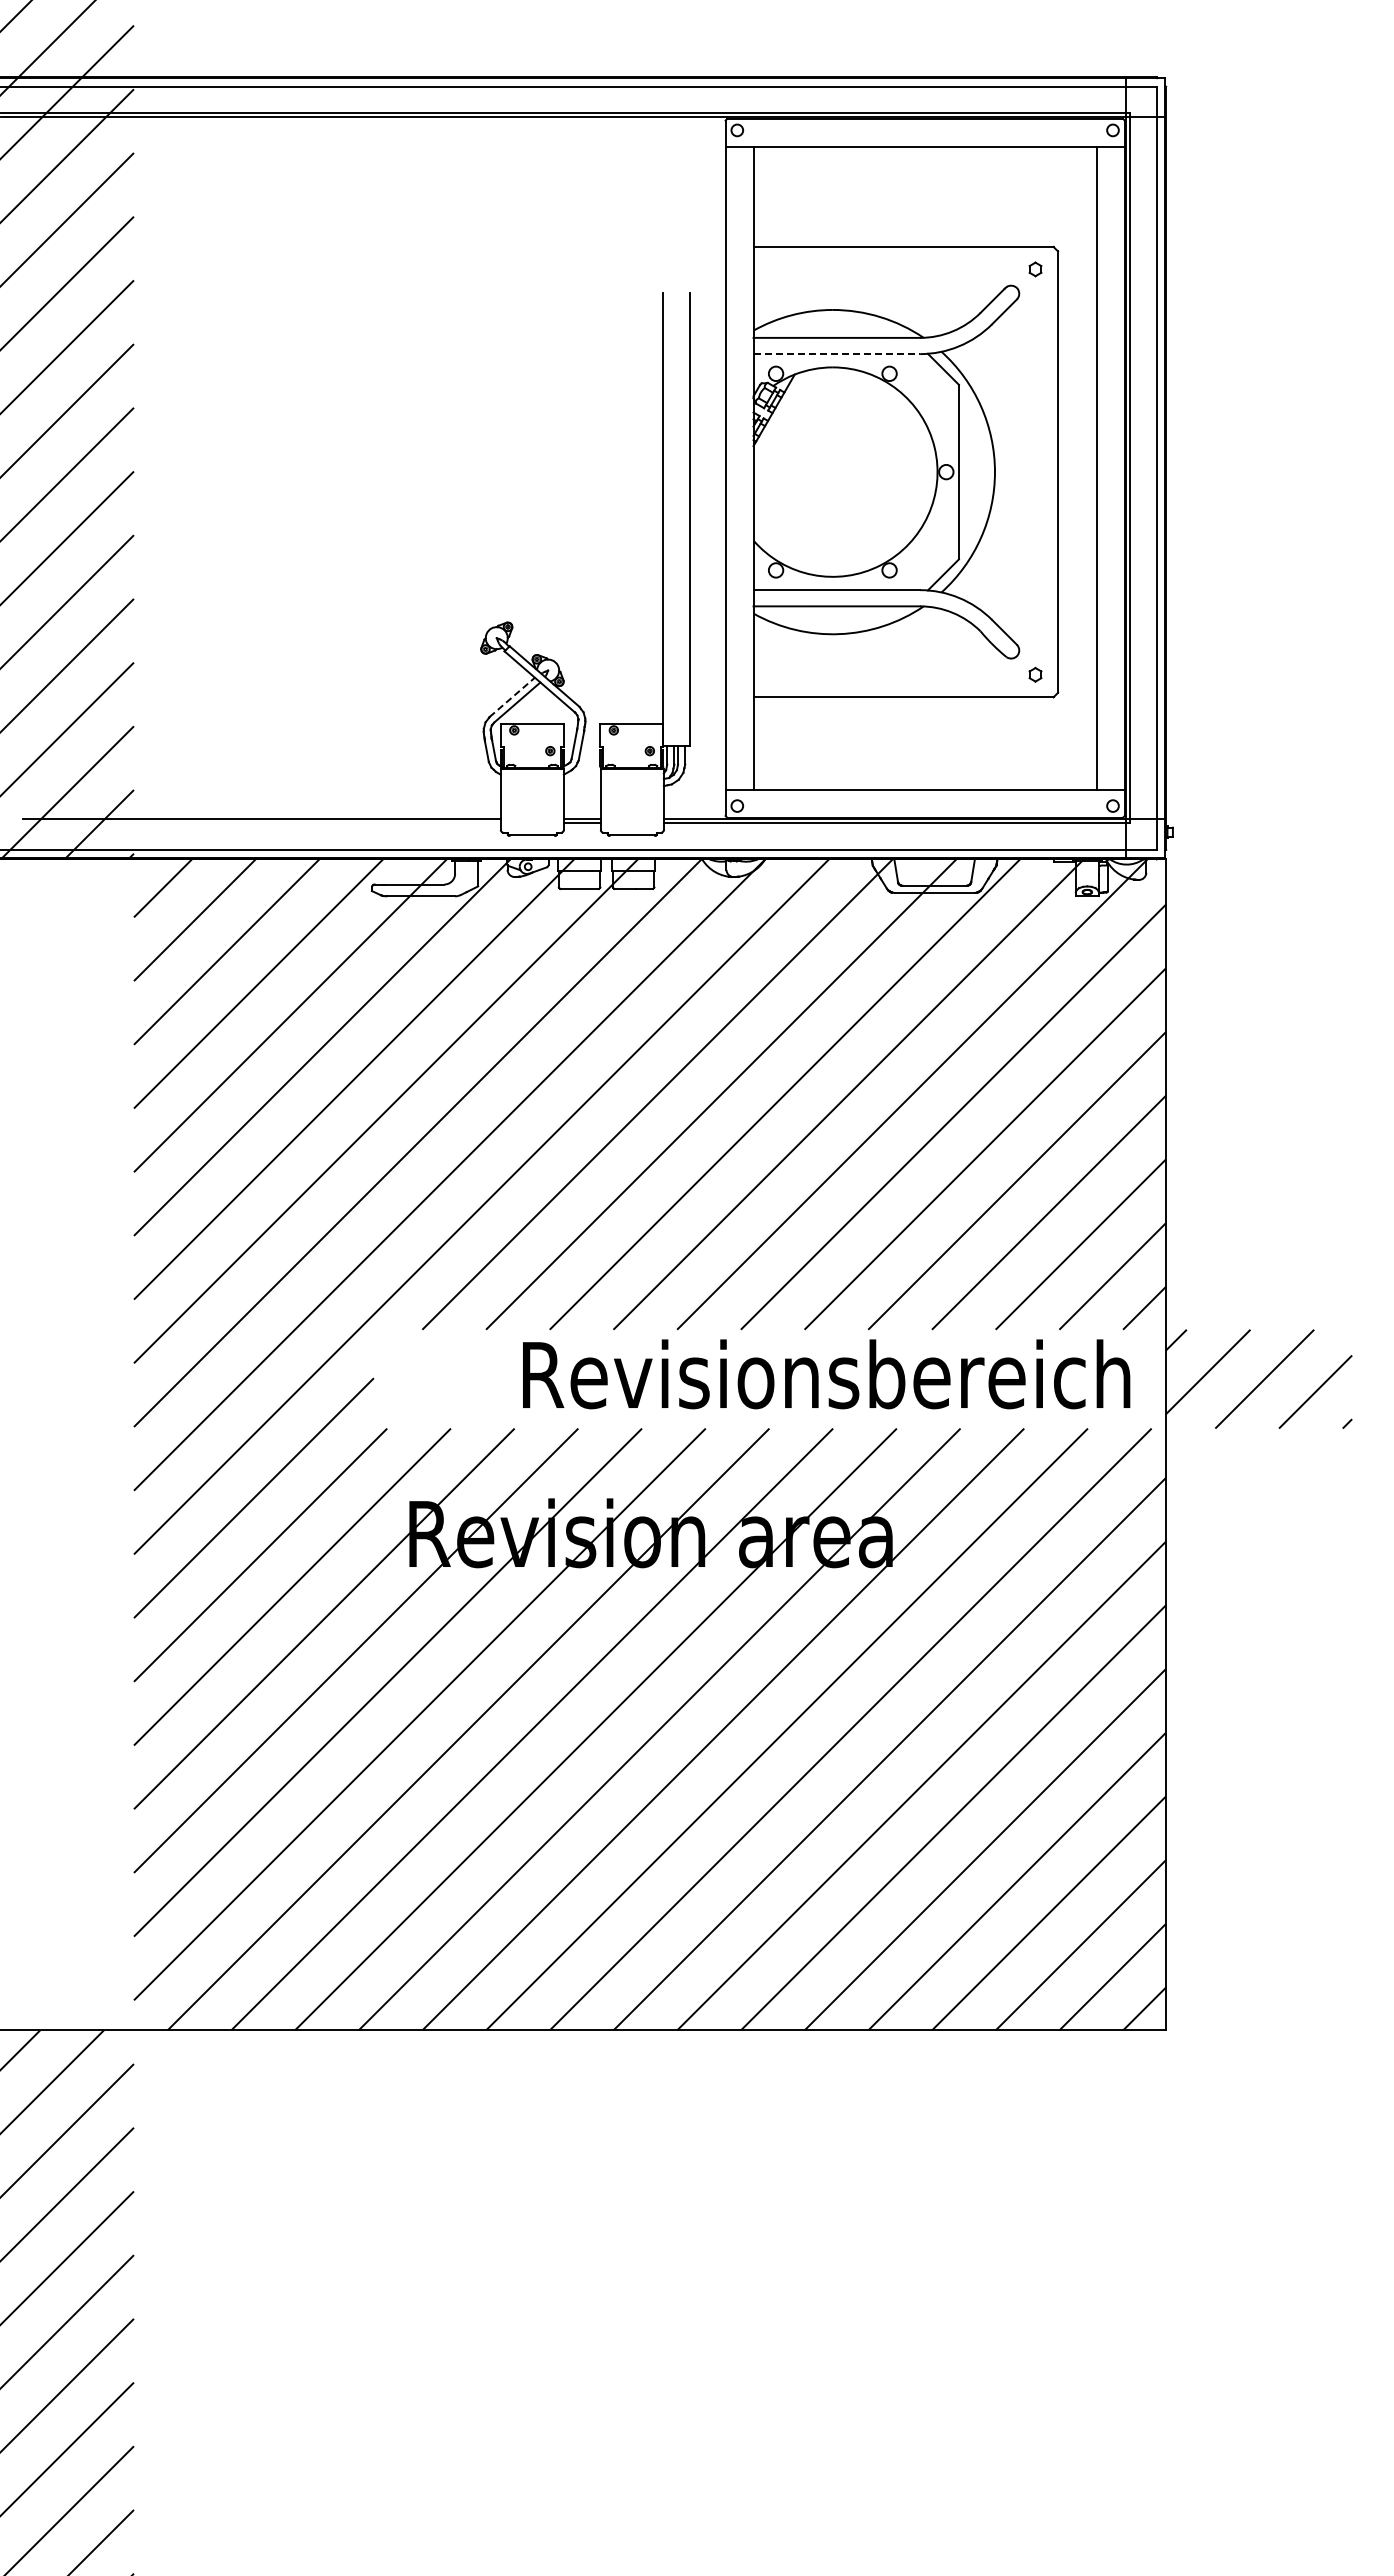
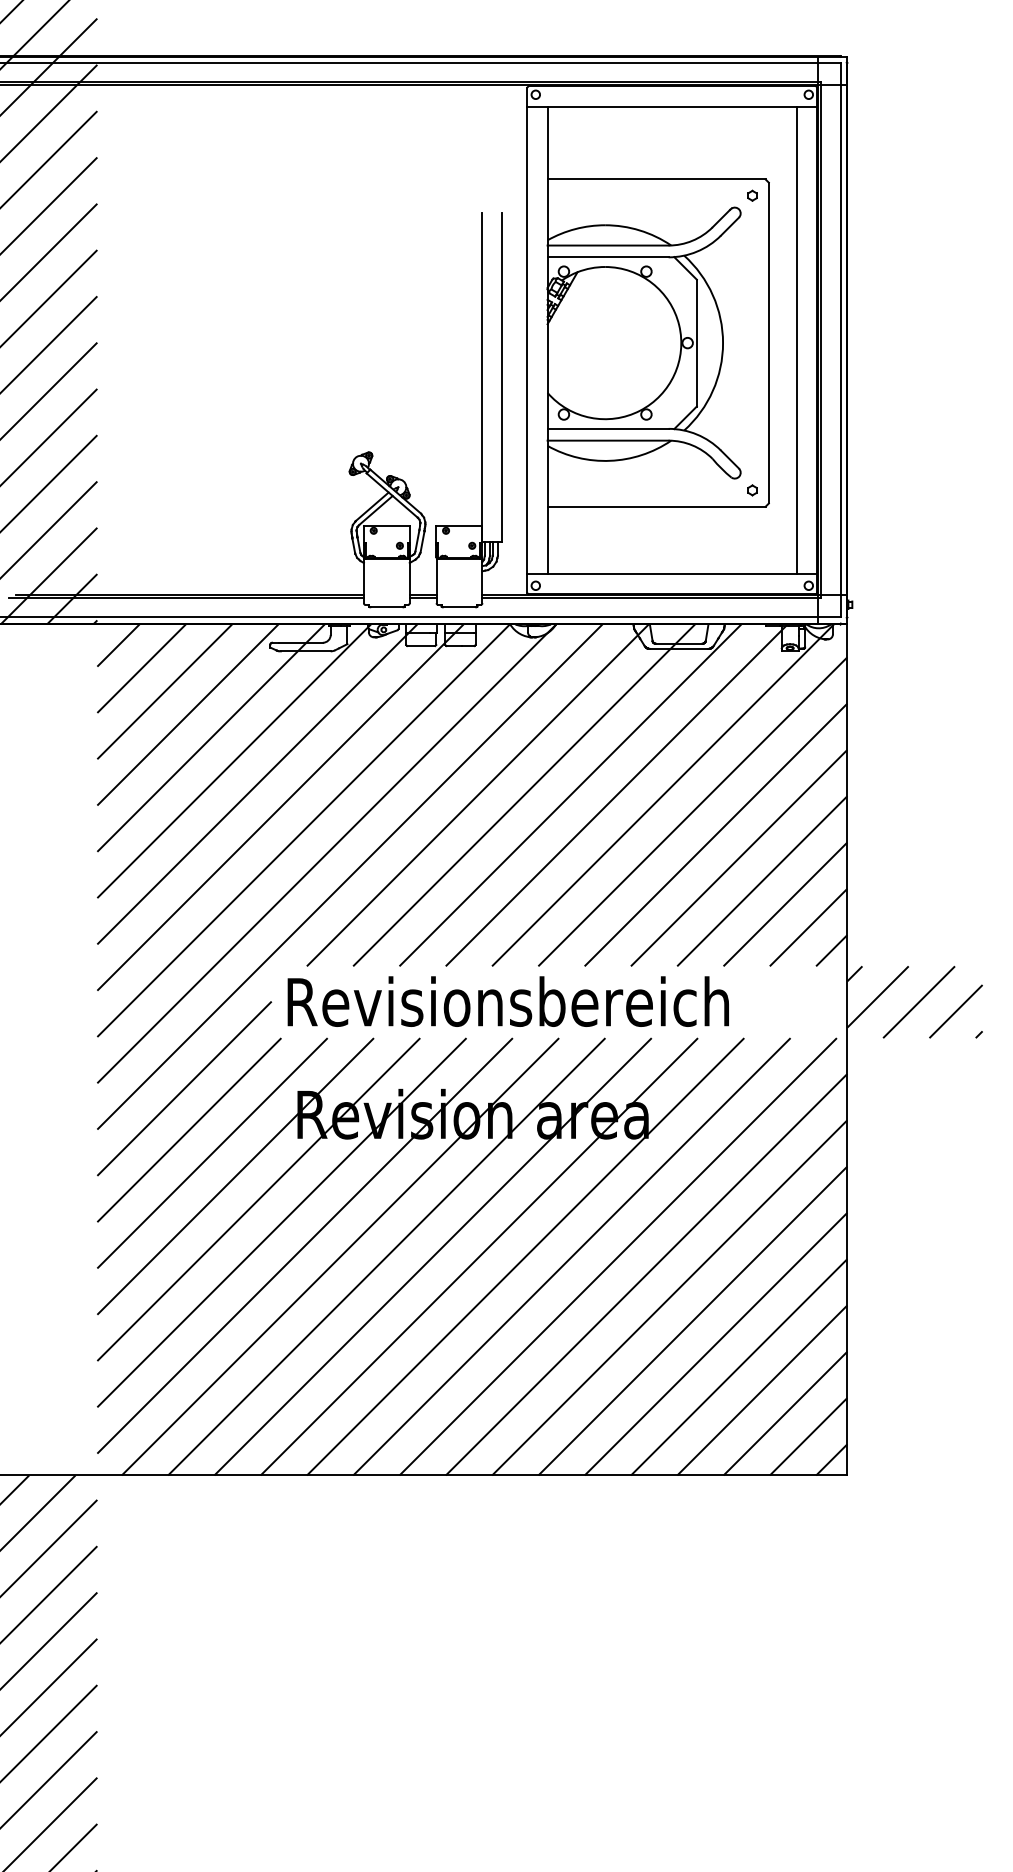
line: (837, 354) -> (608, 257), dashed -> solid
line: (512, 697) -> (372, 506), dashed -> solid
line: (256, 823) -> (186, 598), added
text: (826, 1374) -> (508, 1001), moved

